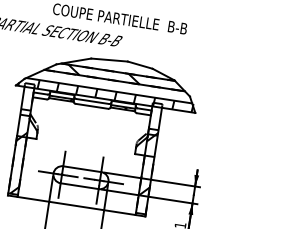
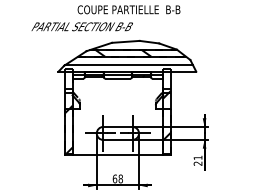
hatch: (105, 93) -> (126, 67), removed

